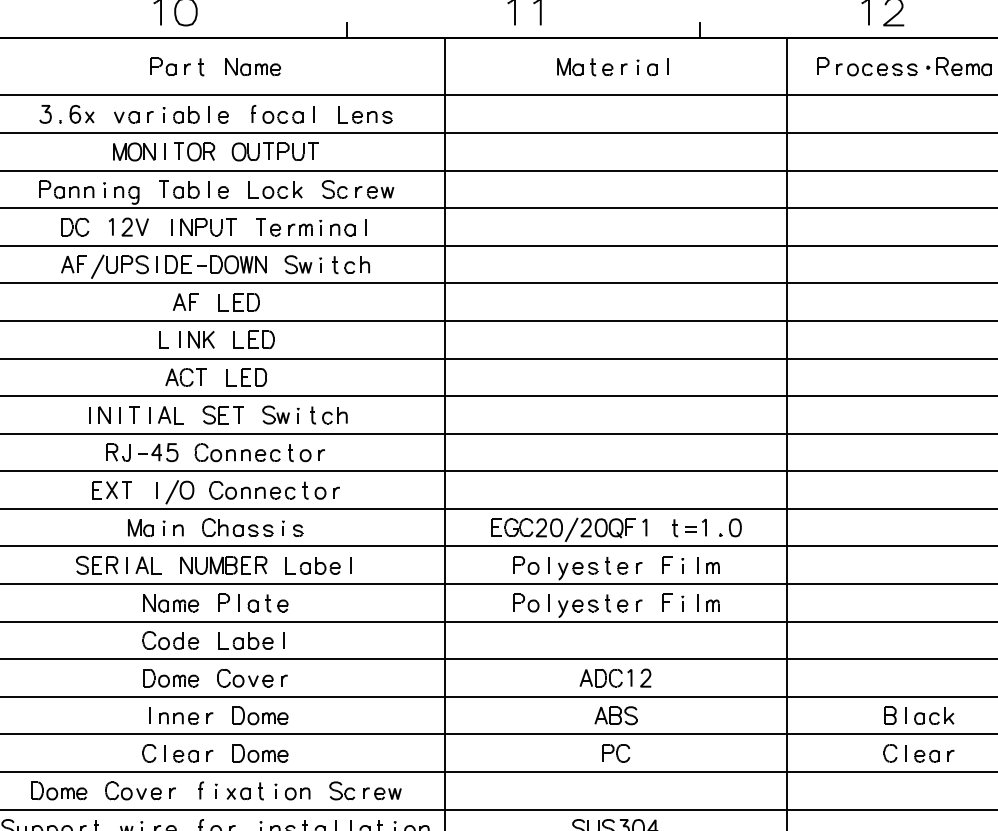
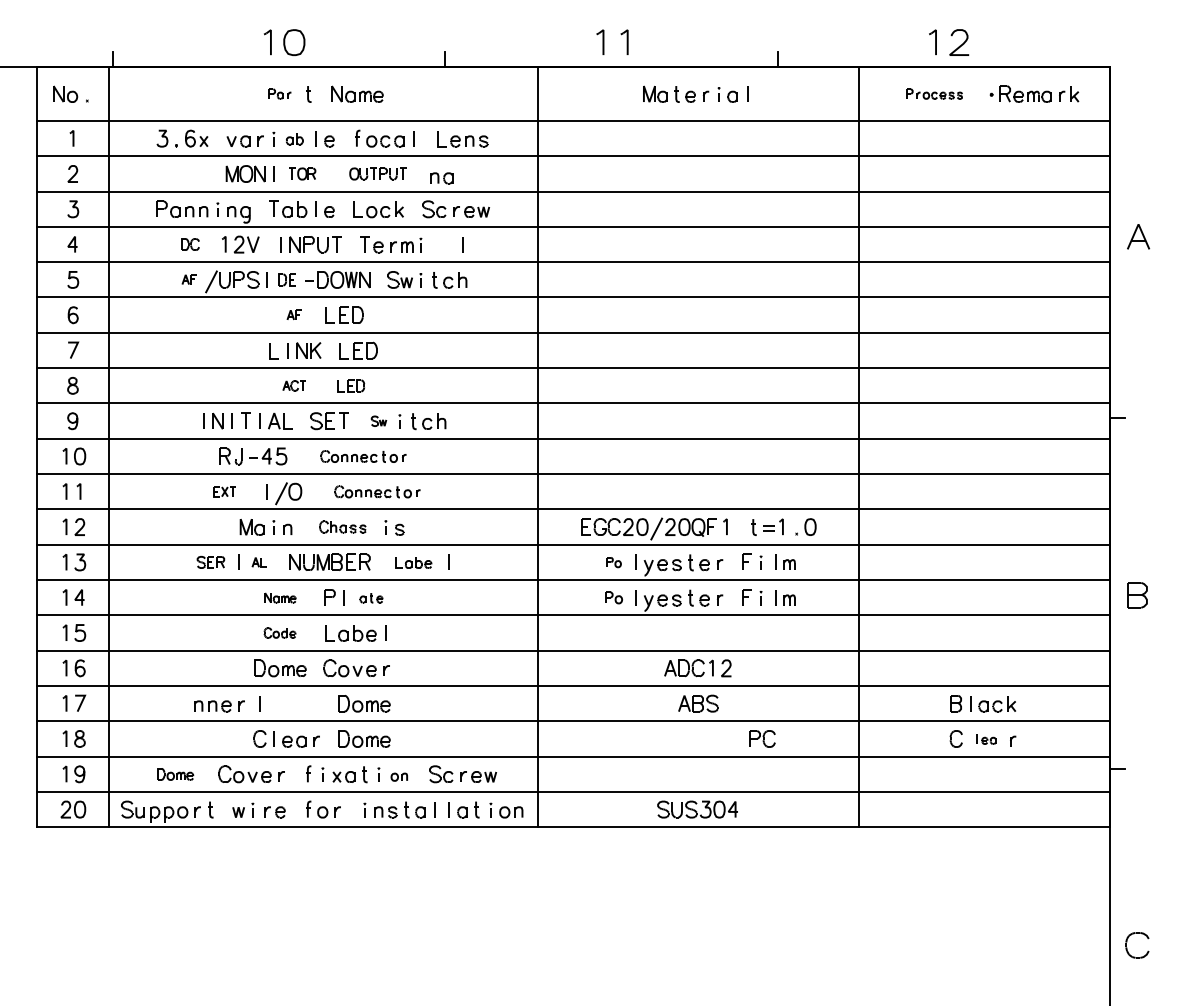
part: (170, 66) -> (279, 93), size x0.6
part: (867, 66) -> (934, 93), size x0.6
part: (186, 115) -> (294, 139), size x0.7
part: (194, 151) -> (302, 173), size x0.7
part: (274, 151) -> (377, 173), size x0.7
part: (75, 227) -> (190, 244), size x0.7
part: (342, 230) -> (441, 178), moved
part: (74, 264) -> (189, 279), size x0.6
part: (178, 264) -> (287, 279), size x0.7
part: (186, 301) -> (294, 314), size x0.6
part: (186, 377) -> (294, 385), size x0.6
part: (246, 377) -> (351, 385), size x0.7
part: (275, 415) -> (378, 421), size x0.6
part: (259, 452) -> (363, 456), size x0.7
part: (111, 489) -> (224, 491), size x0.6
part: (274, 489) -> (377, 491), size x0.7
part: (237, 527) -> (342, 526), size x0.7
part: (96, 565) -> (210, 562), size x0.7
part: (148, 565) -> (259, 562), size x0.6
part: (312, 565) -> (413, 562), size x0.7
part: (525, 565) -> (613, 562), size x0.6
part: (171, 602) -> (280, 597), size x0.6
part: (268, 602) -> (371, 597), size x0.6
part: (525, 602) -> (613, 597), size x0.7
part: (170, 639) -> (279, 632), size x0.6
part: (186, 718) -> (219, 706), moved
part: (616, 752) -> (762, 738), moved
part: (922, 753) -> (986, 739), size x0.6
part: (59, 791) -> (175, 774), size x0.7
part: (297, 794) -> (399, 777), size x0.7

